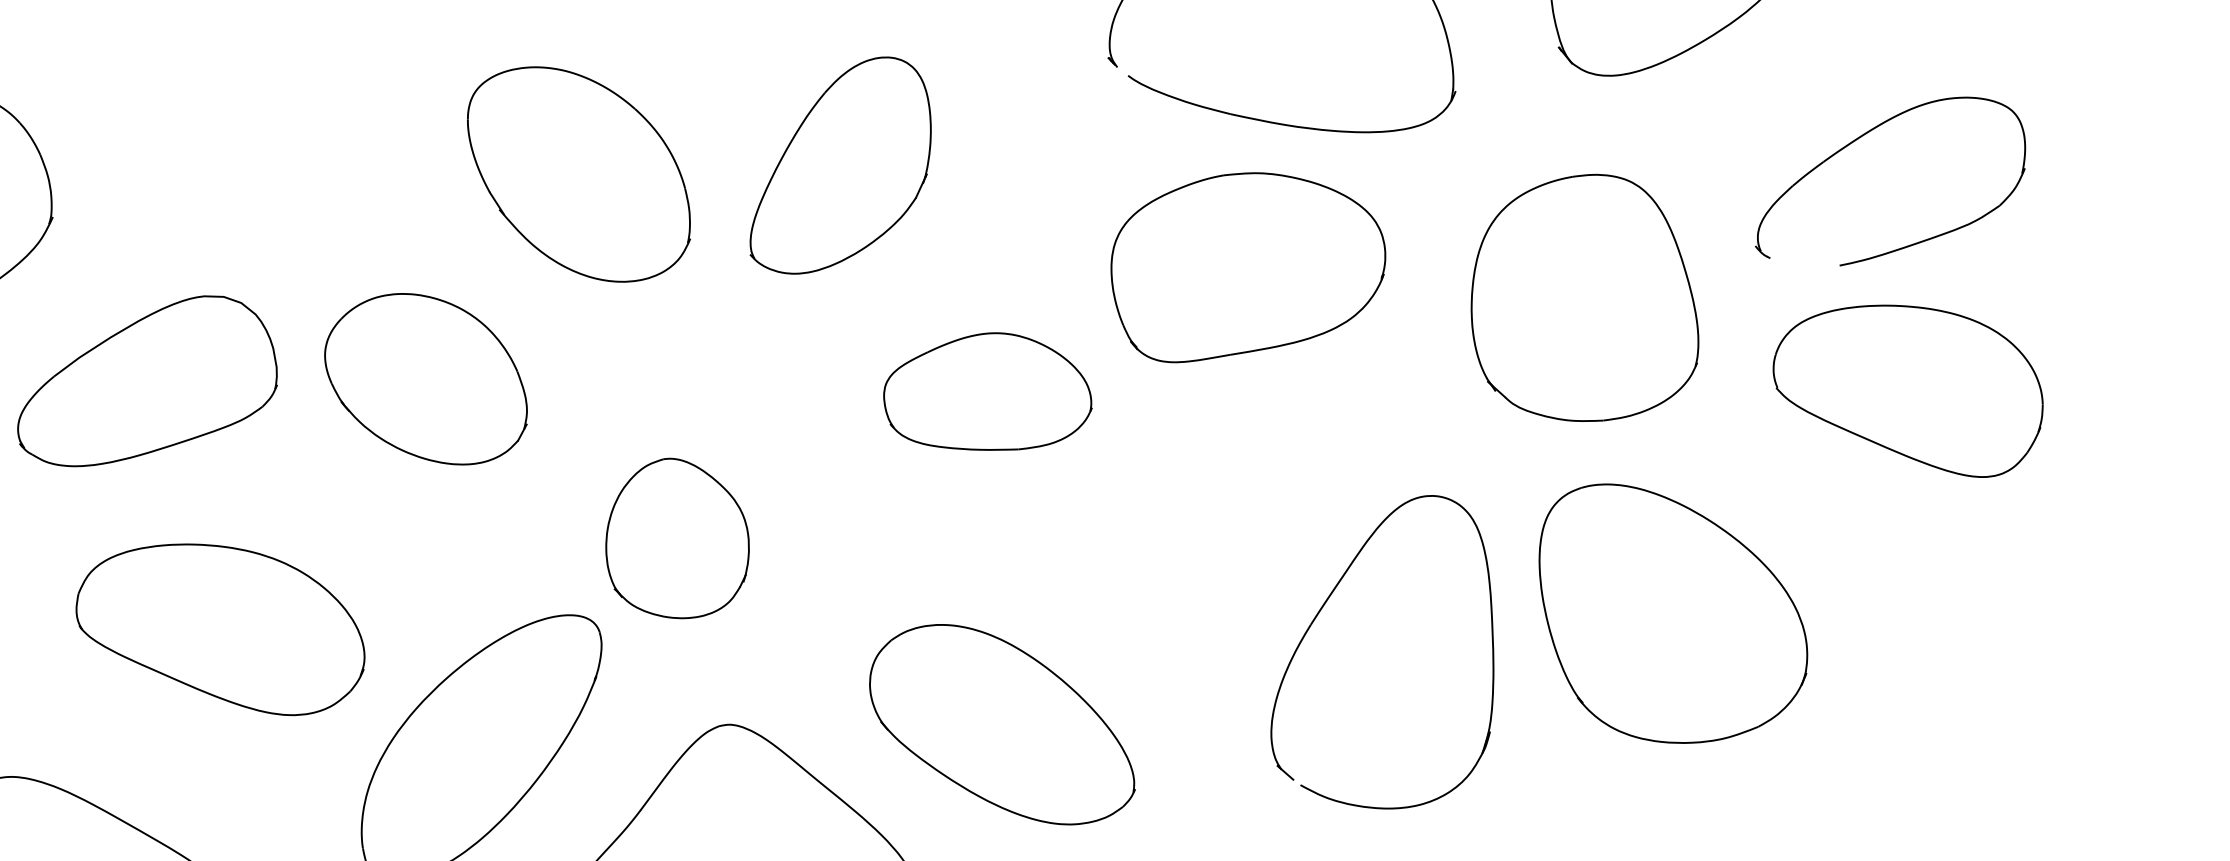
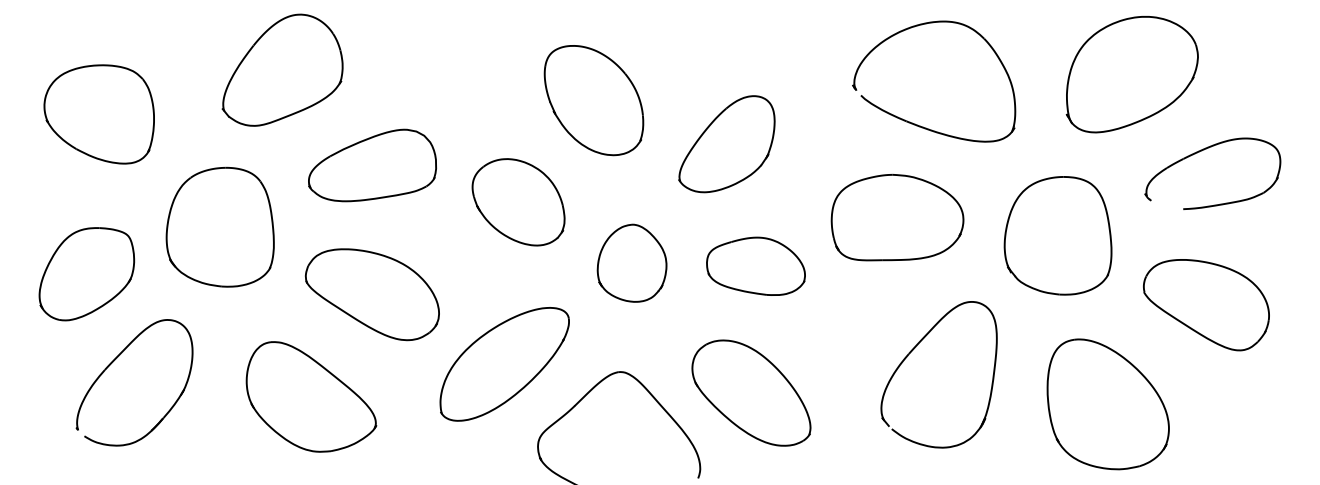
part: (1864, 137) -> (1204, 150), moved
part: (837, 166) -> (726, 144), moved
part: (1247, 261) -> (897, 217), moved
part: (425, 380) -> (518, 202), moved
part: (985, 392) -> (755, 265), moved
part: (674, 537) -> (631, 262), moved
part: (1671, 610) -> (1107, 404), moved
part: (1320, 613) -> (914, 349), moved
part: (220, 631) -> (372, 294), moved

